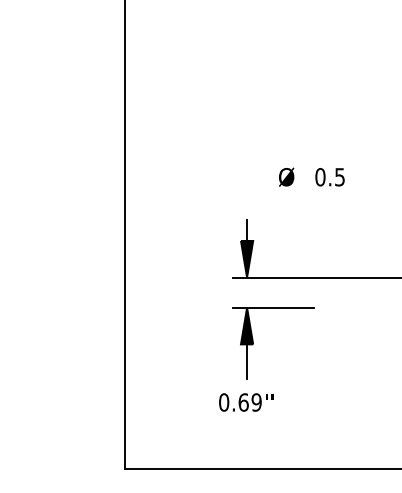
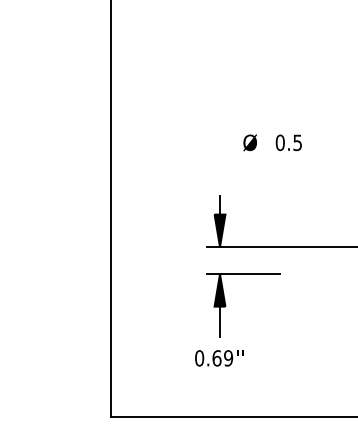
text: (311, 176) -> (272, 142), moved

